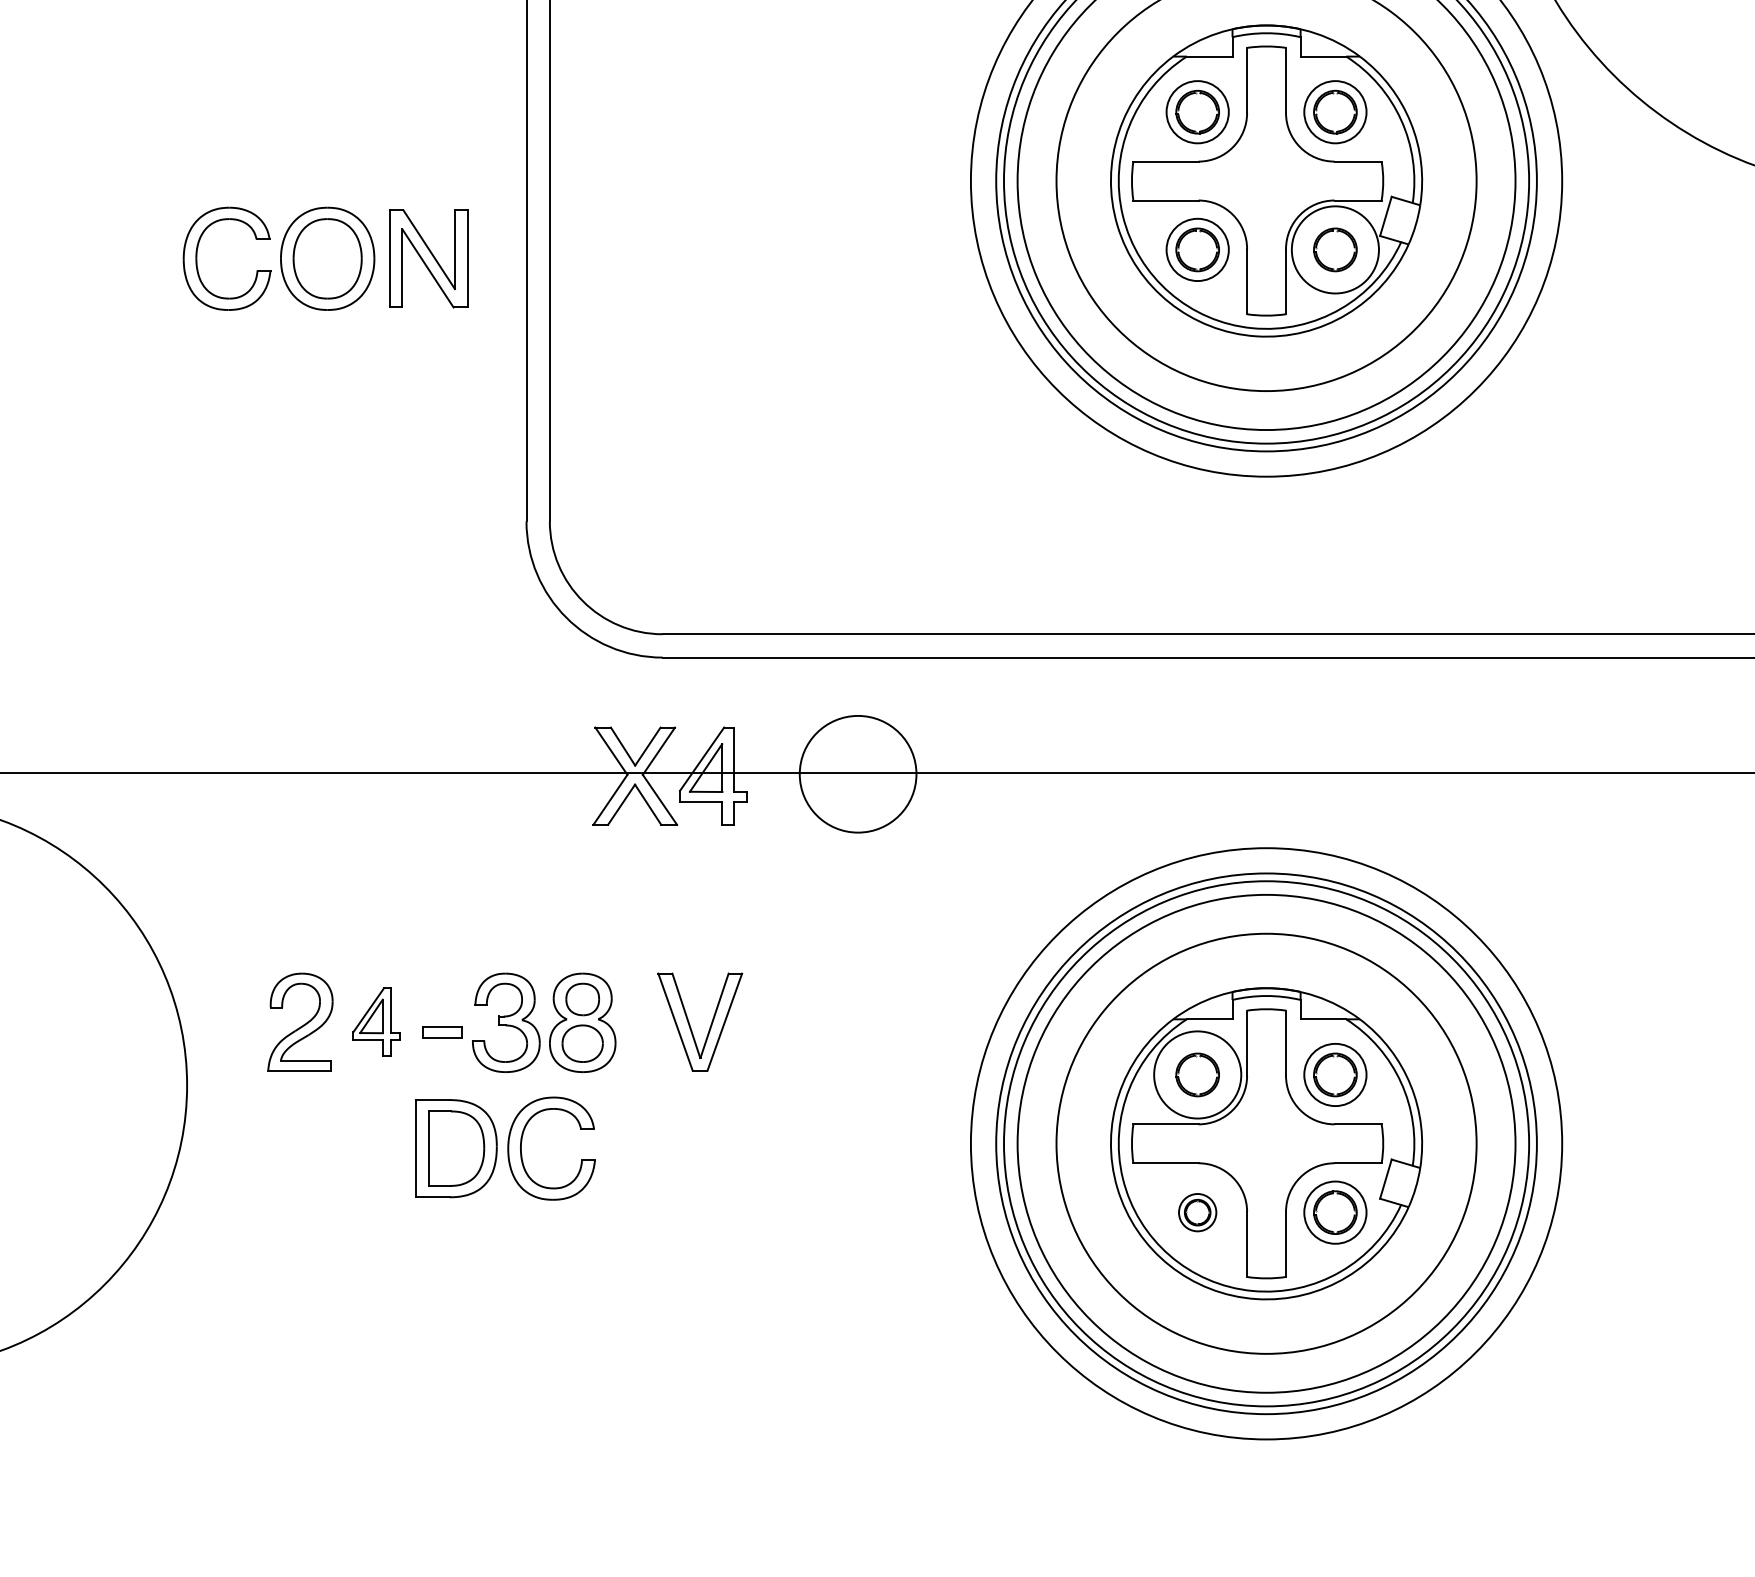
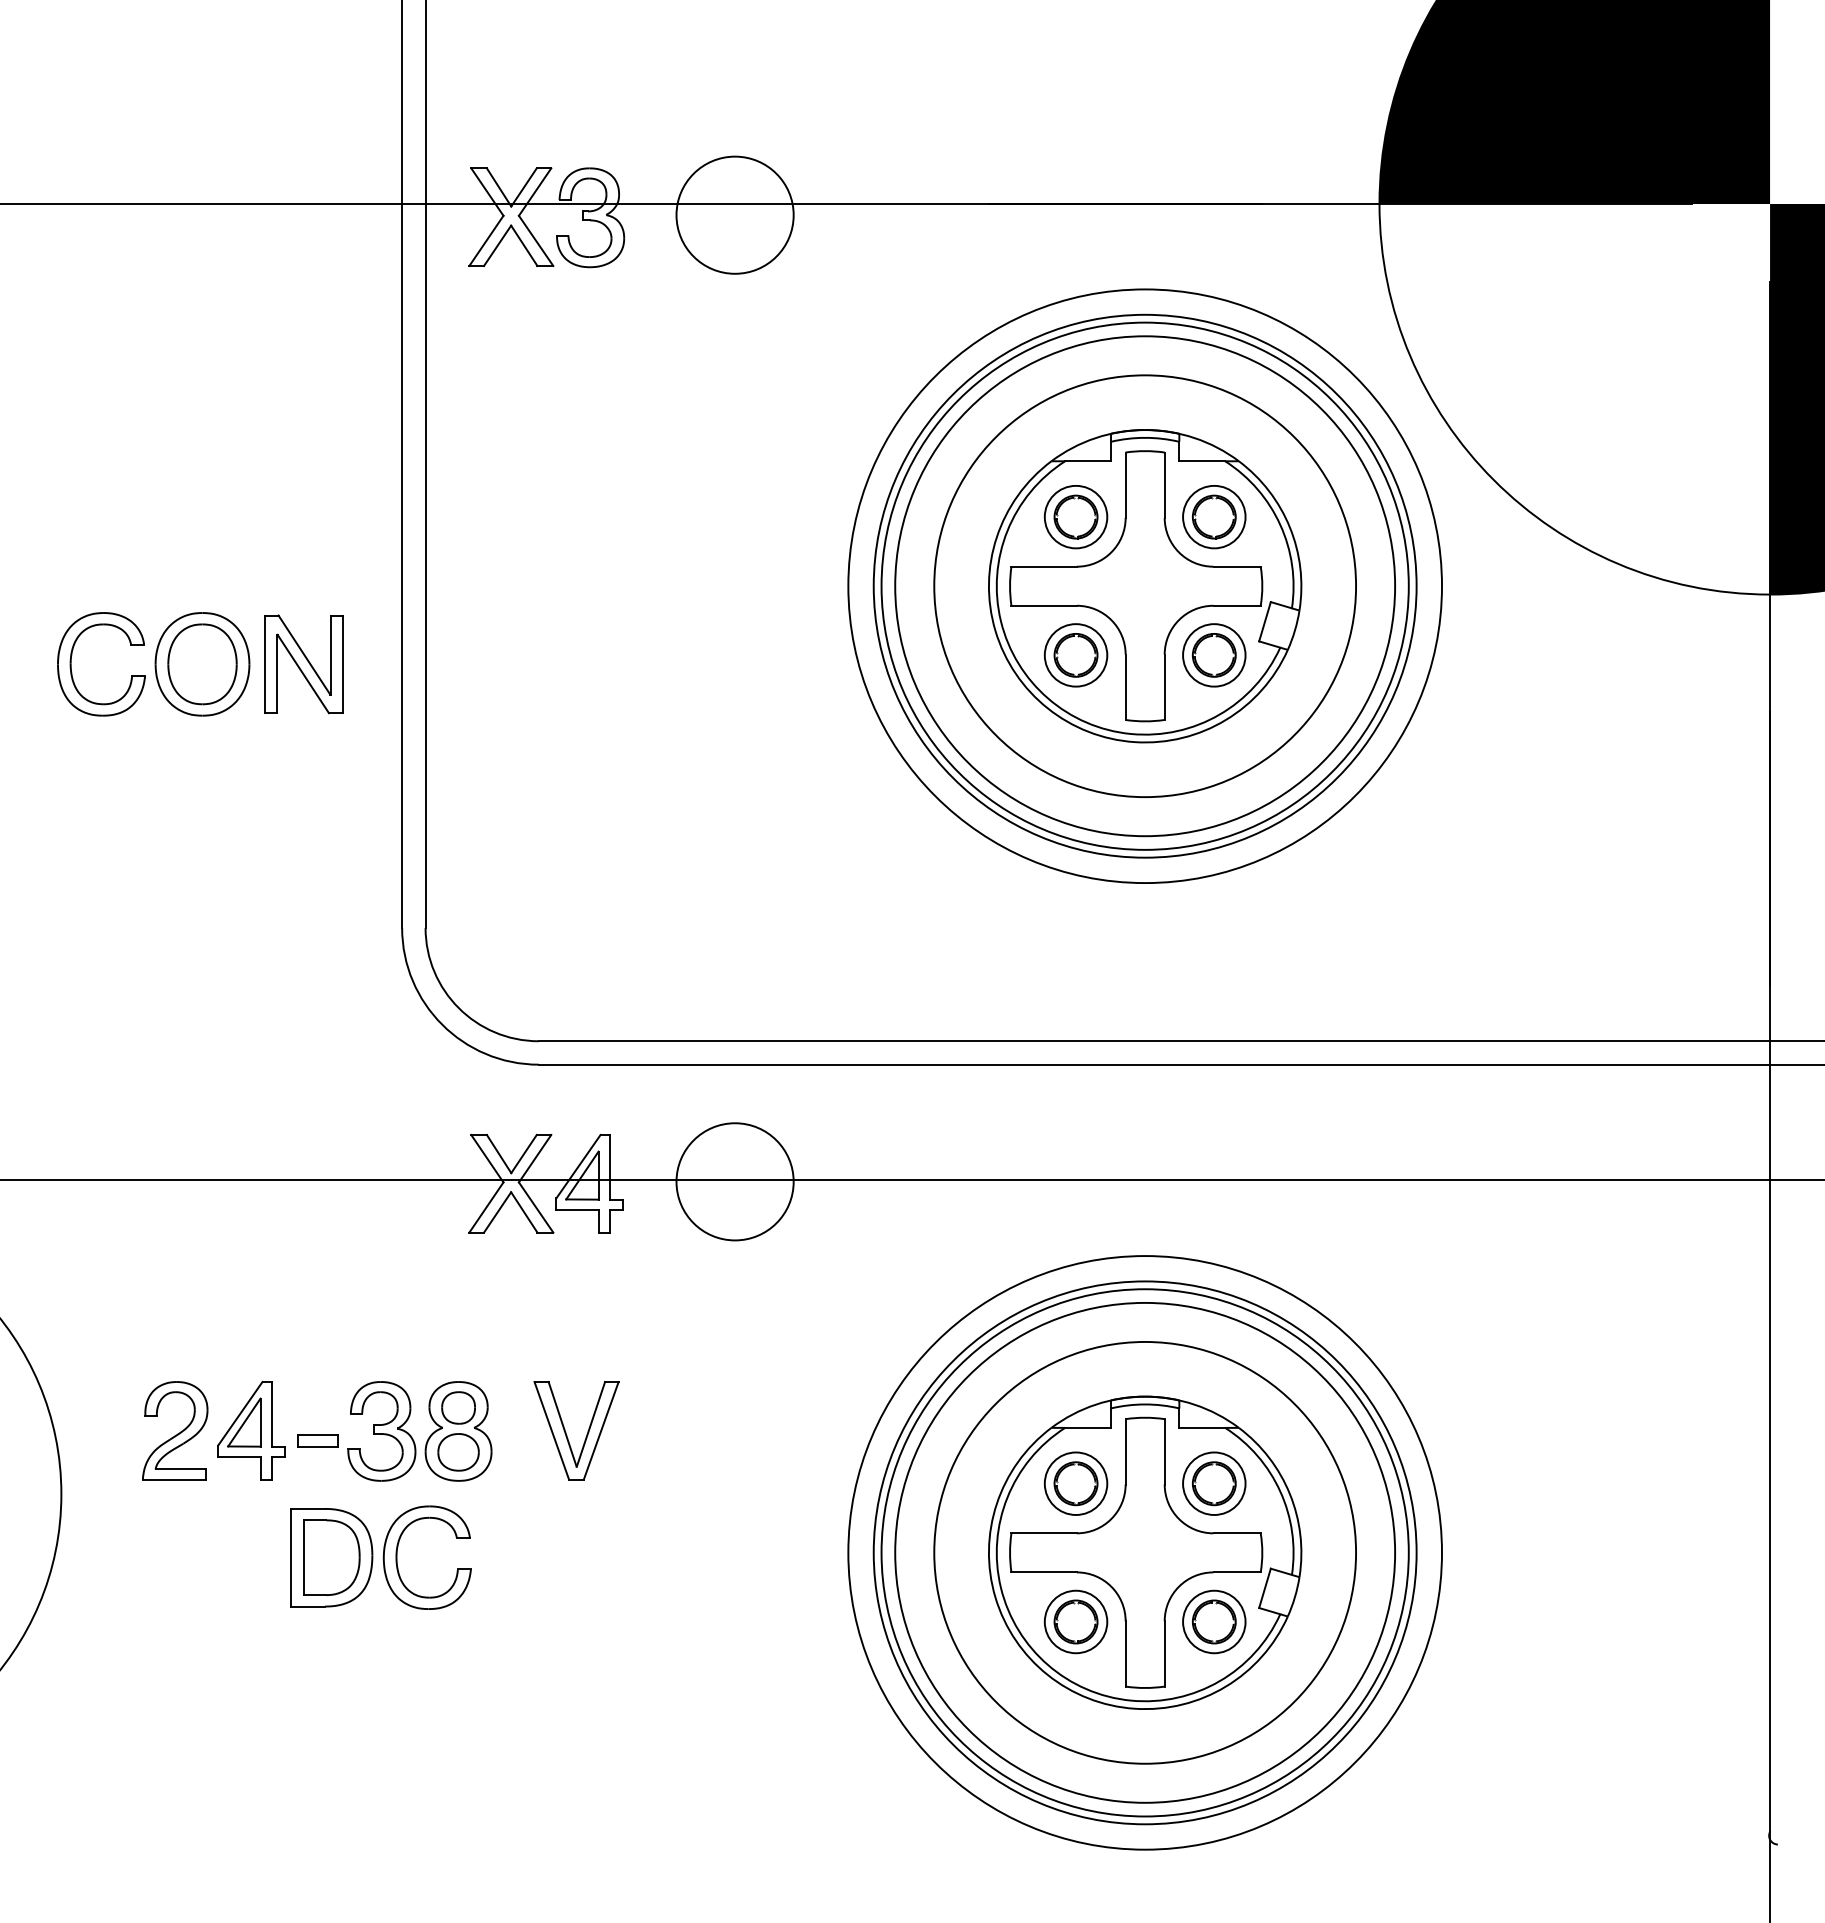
circle: (1335, 250) -> (1214, 655), size x0.71
part: (376, 1021) -> (251, 1430), size x1.43
circle: (1197, 1074) -> (1075, 1483), size x0.71
part: (1197, 1212) -> (1075, 1621), size x1.67

